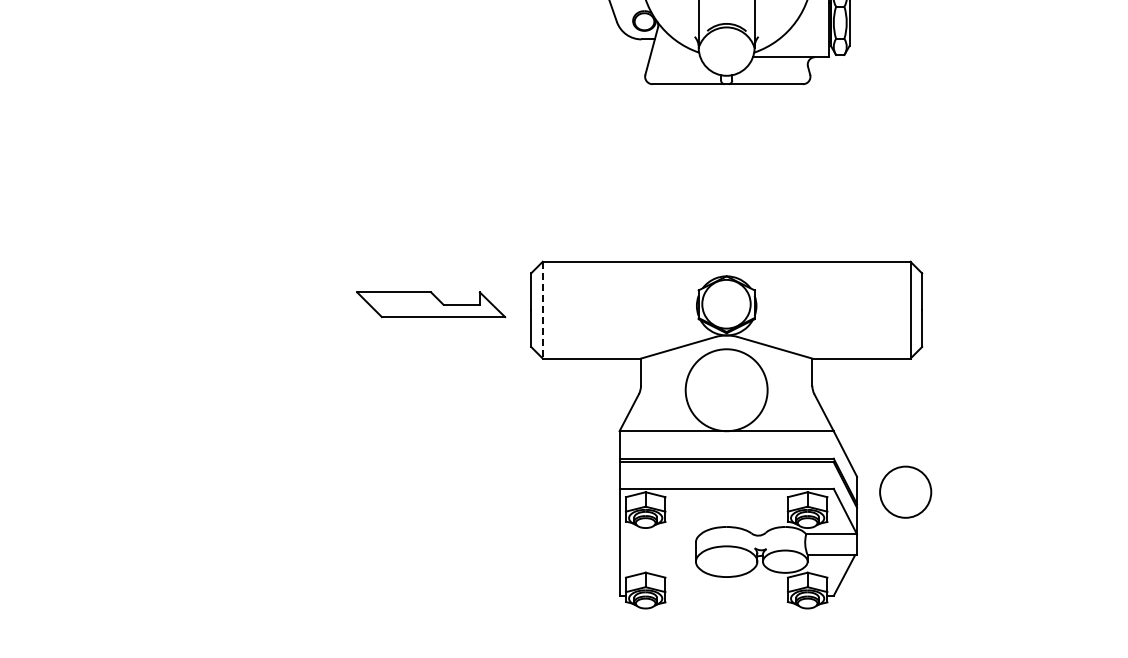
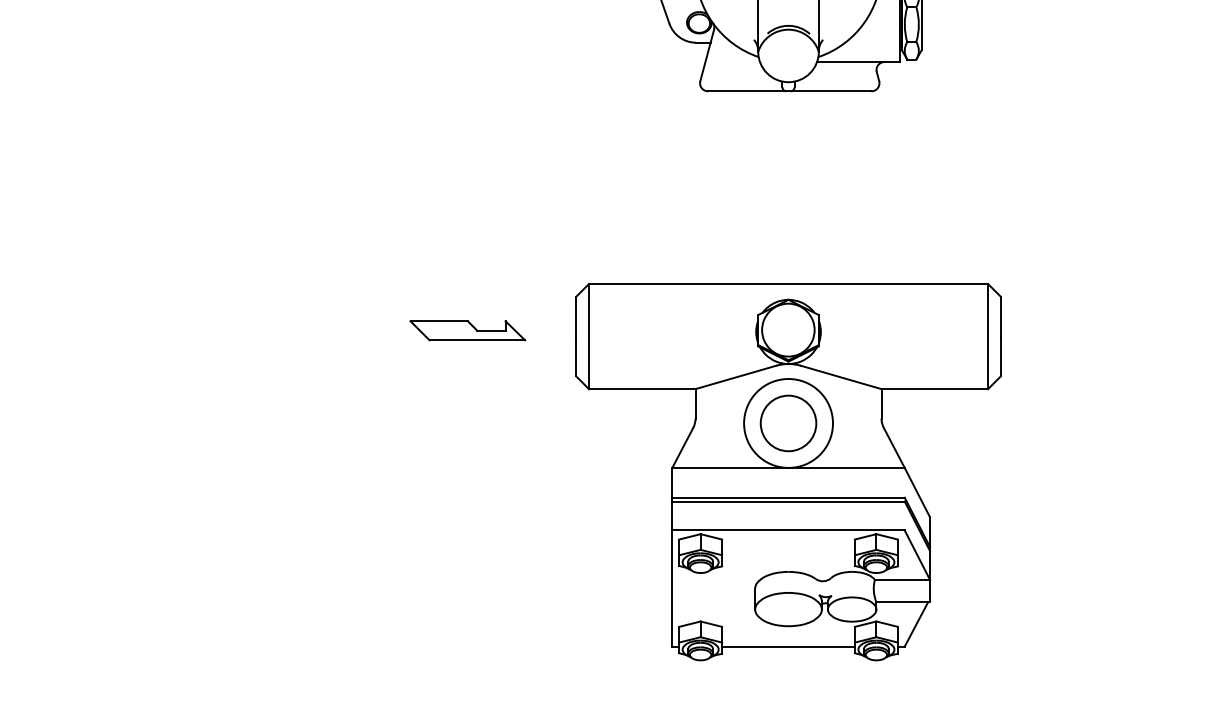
part: (430, 304) -> (467, 330), size x0.71
line: (542, 310) -> (588, 336), dashed -> solid
circle: (905, 491) -> (788, 422), moved
line: (726, 595) -> (788, 646), added

